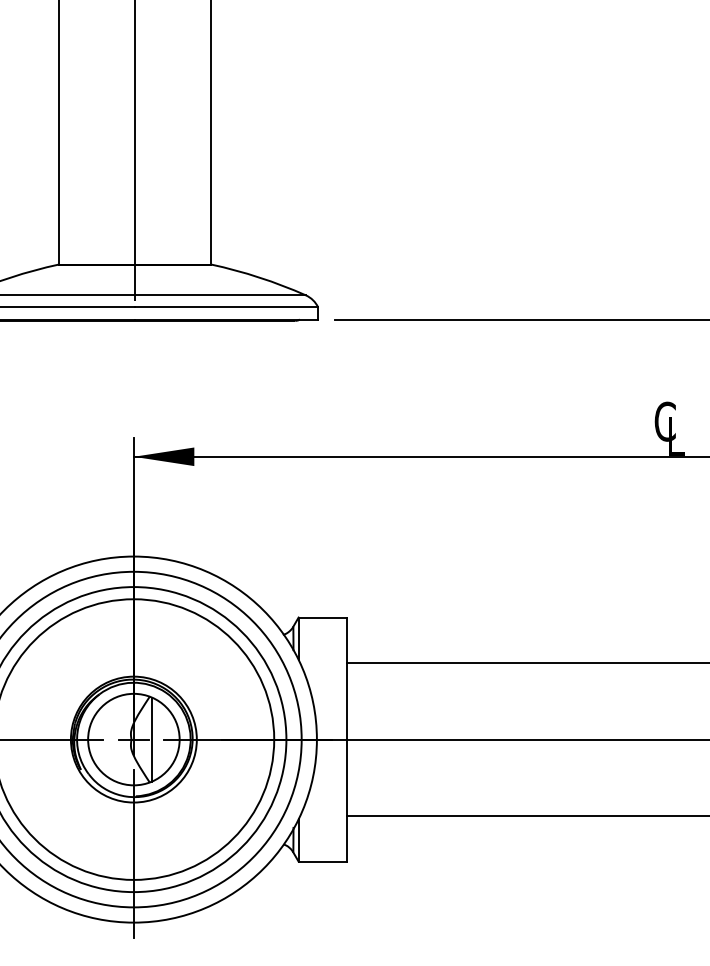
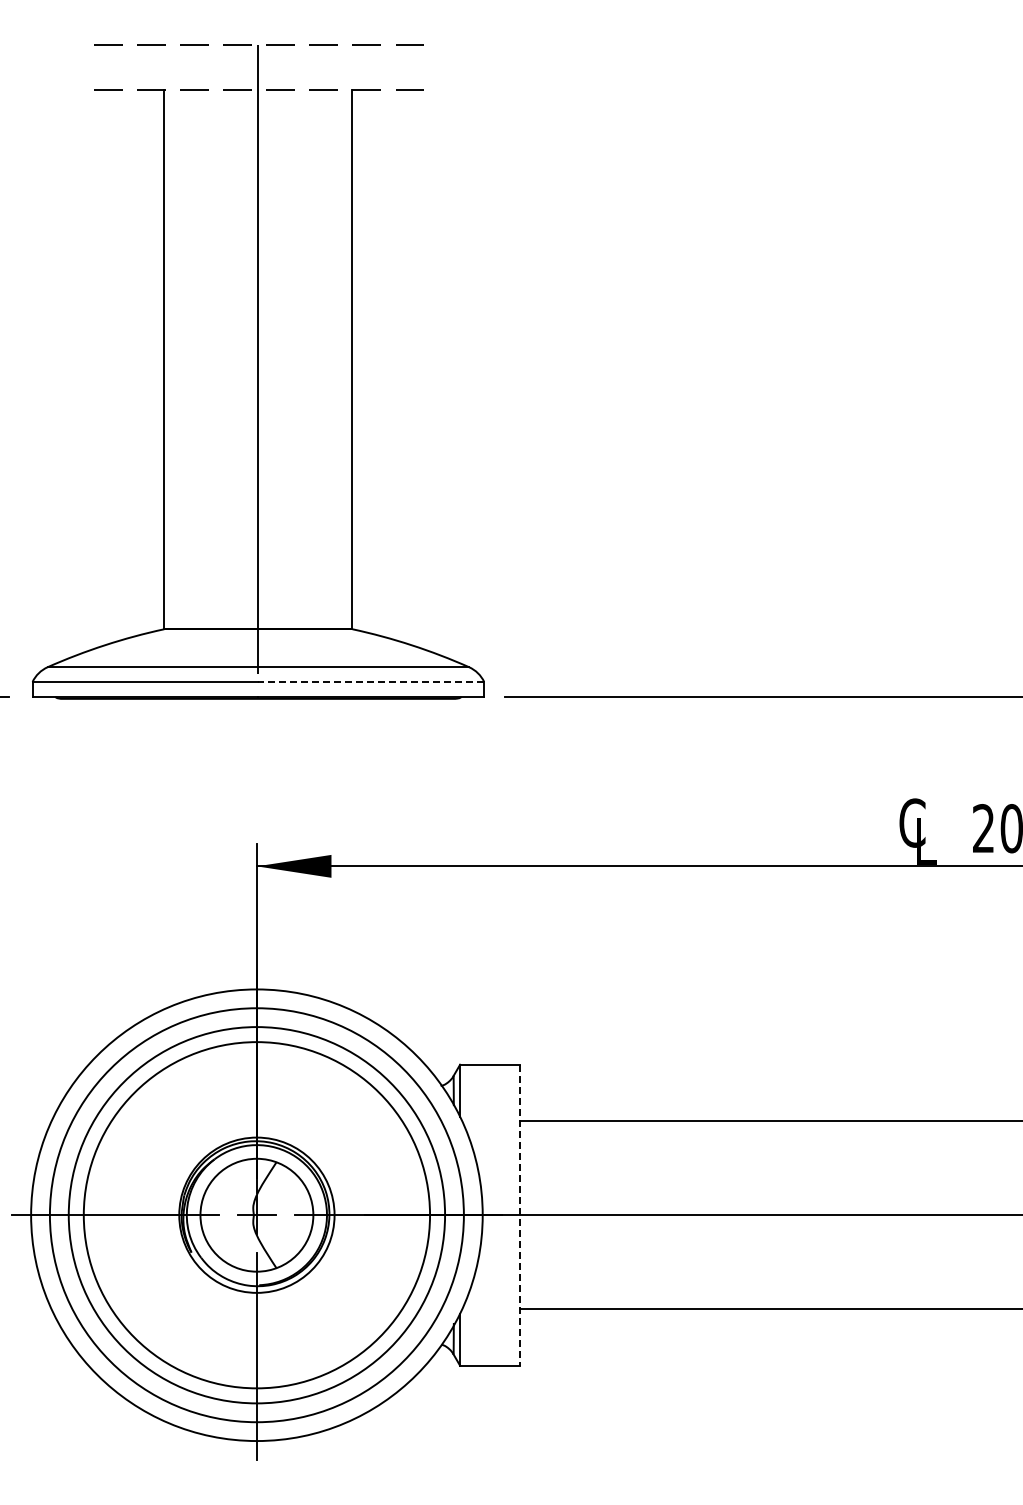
line: (226, 306) -> (371, 681), solid -> dashed
line: (152, 738) -> (279, 1214), removed
line: (347, 739) -> (520, 1215), solid -> dashed

